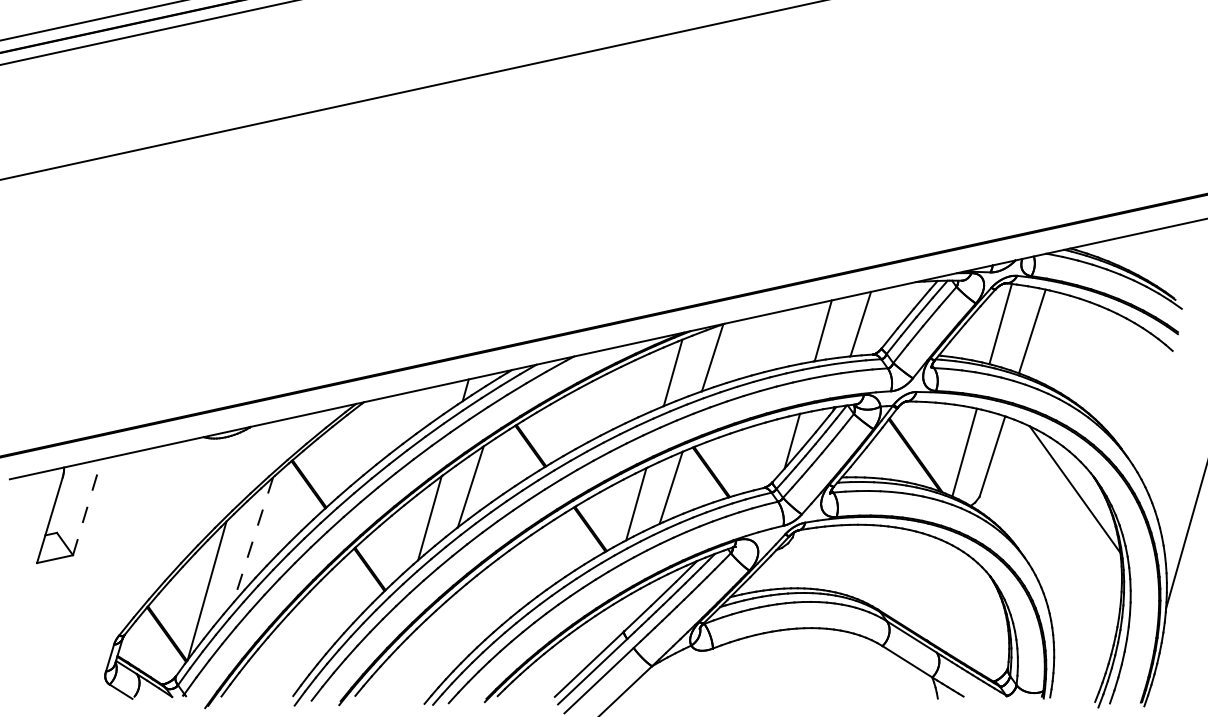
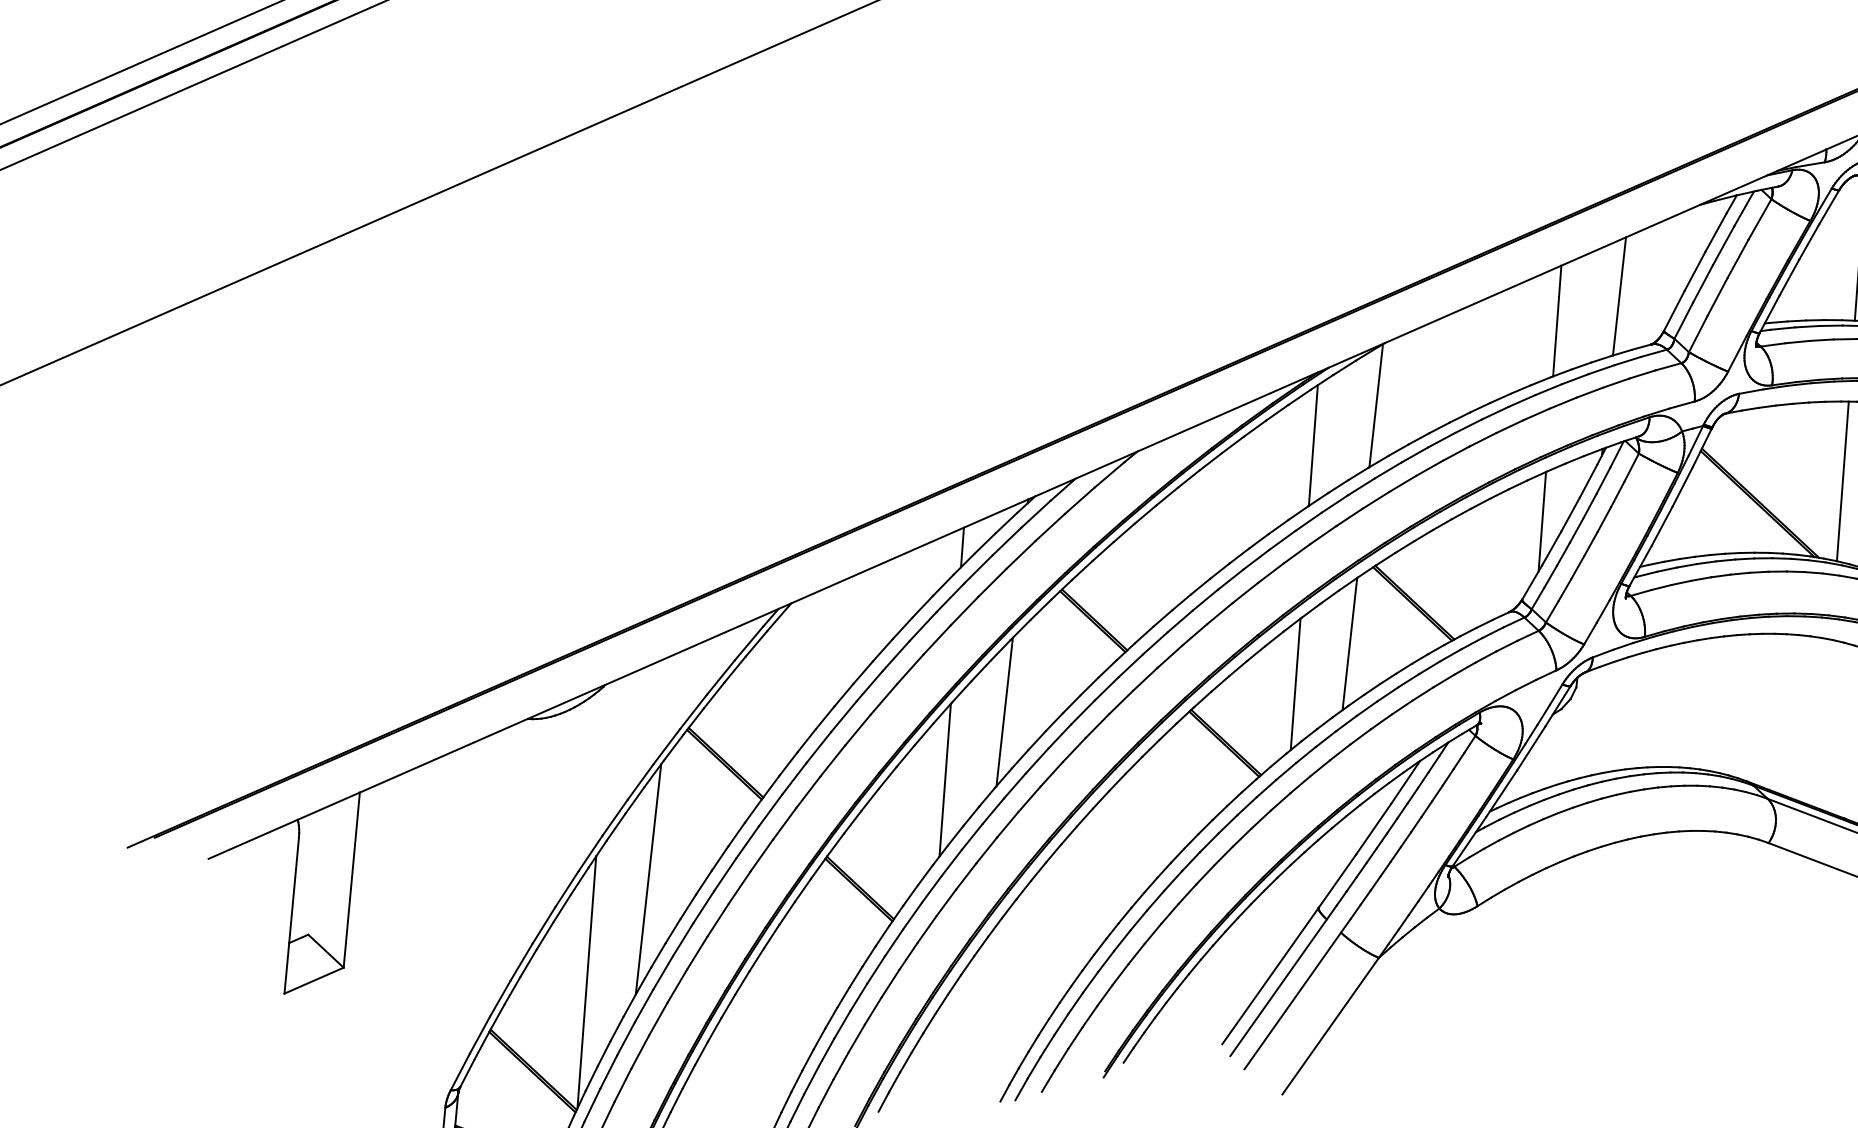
line: (87, 506) -> (351, 878), dashed -> solid
line: (253, 540) -> (649, 879), dashed -> solid

